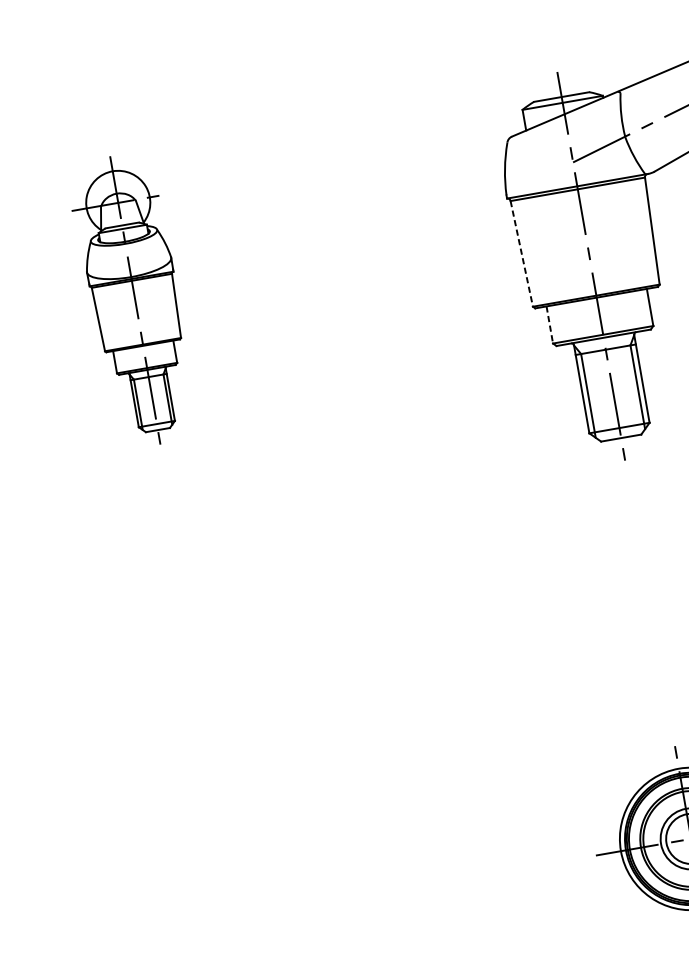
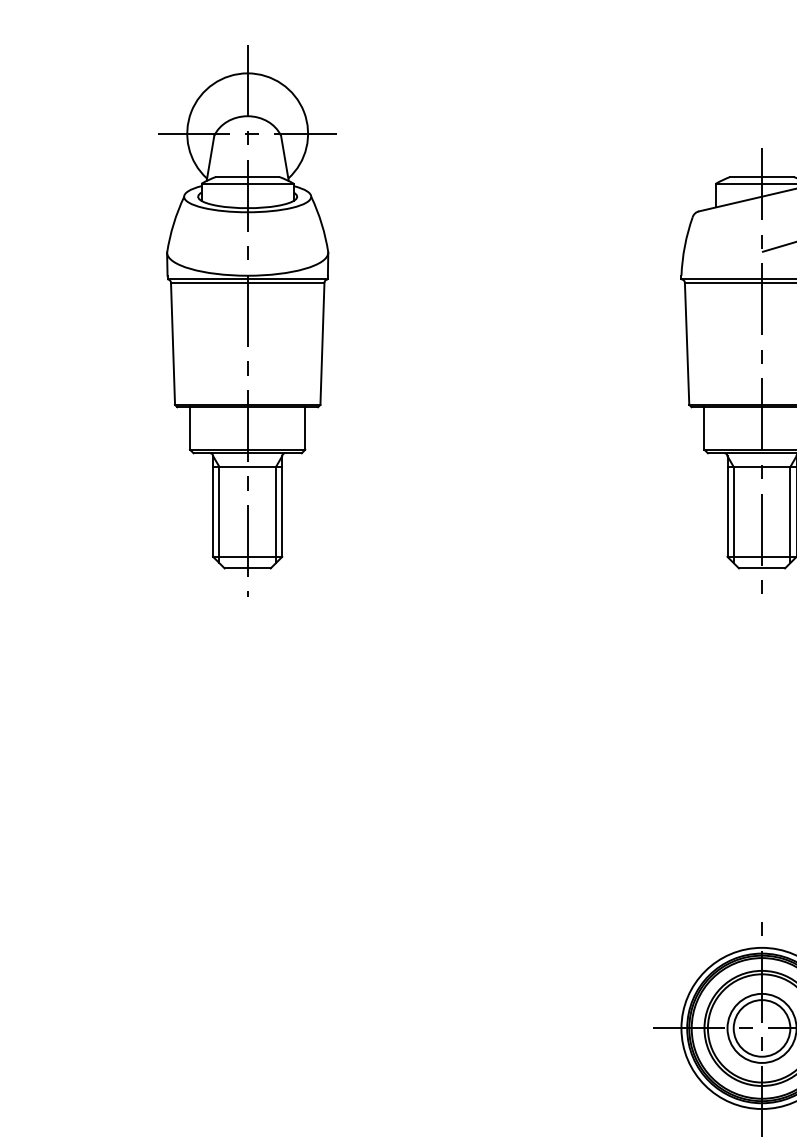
line: (522, 254) -> (687, 344), dashed -> solid
part: (135, 300) -> (247, 320), size x1.67
line: (549, 325) -> (704, 429), dashed -> solid

